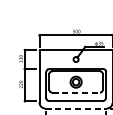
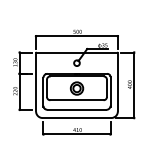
line: (75, 92) -> (76, 100), dashed -> solid
line: (76, 108) -> (77, 118), dashed -> solid

